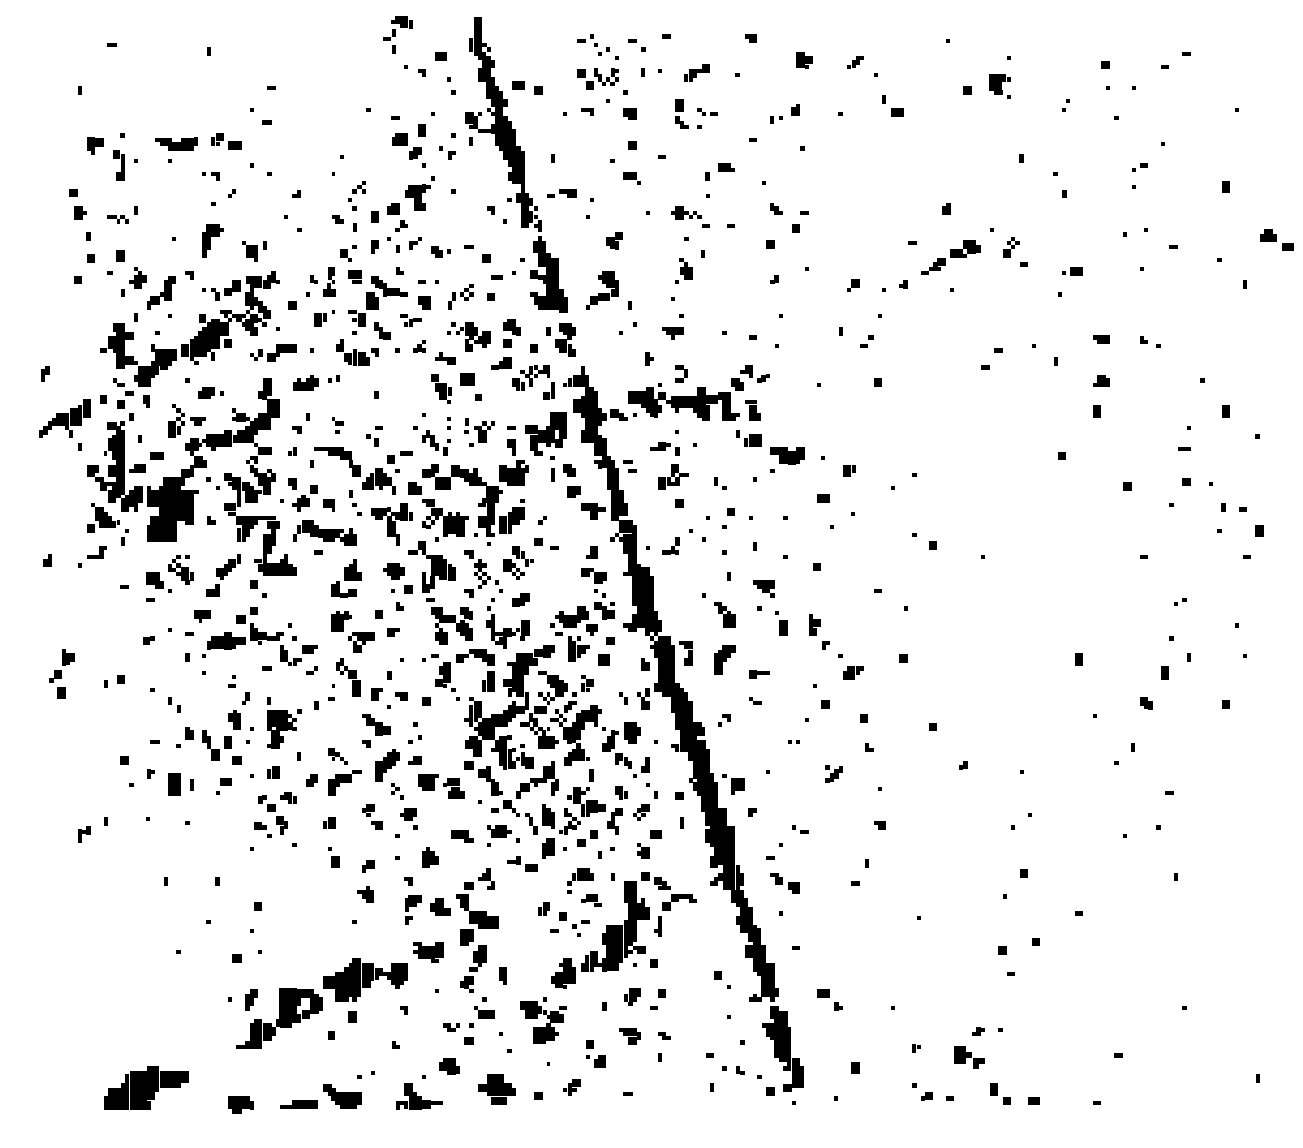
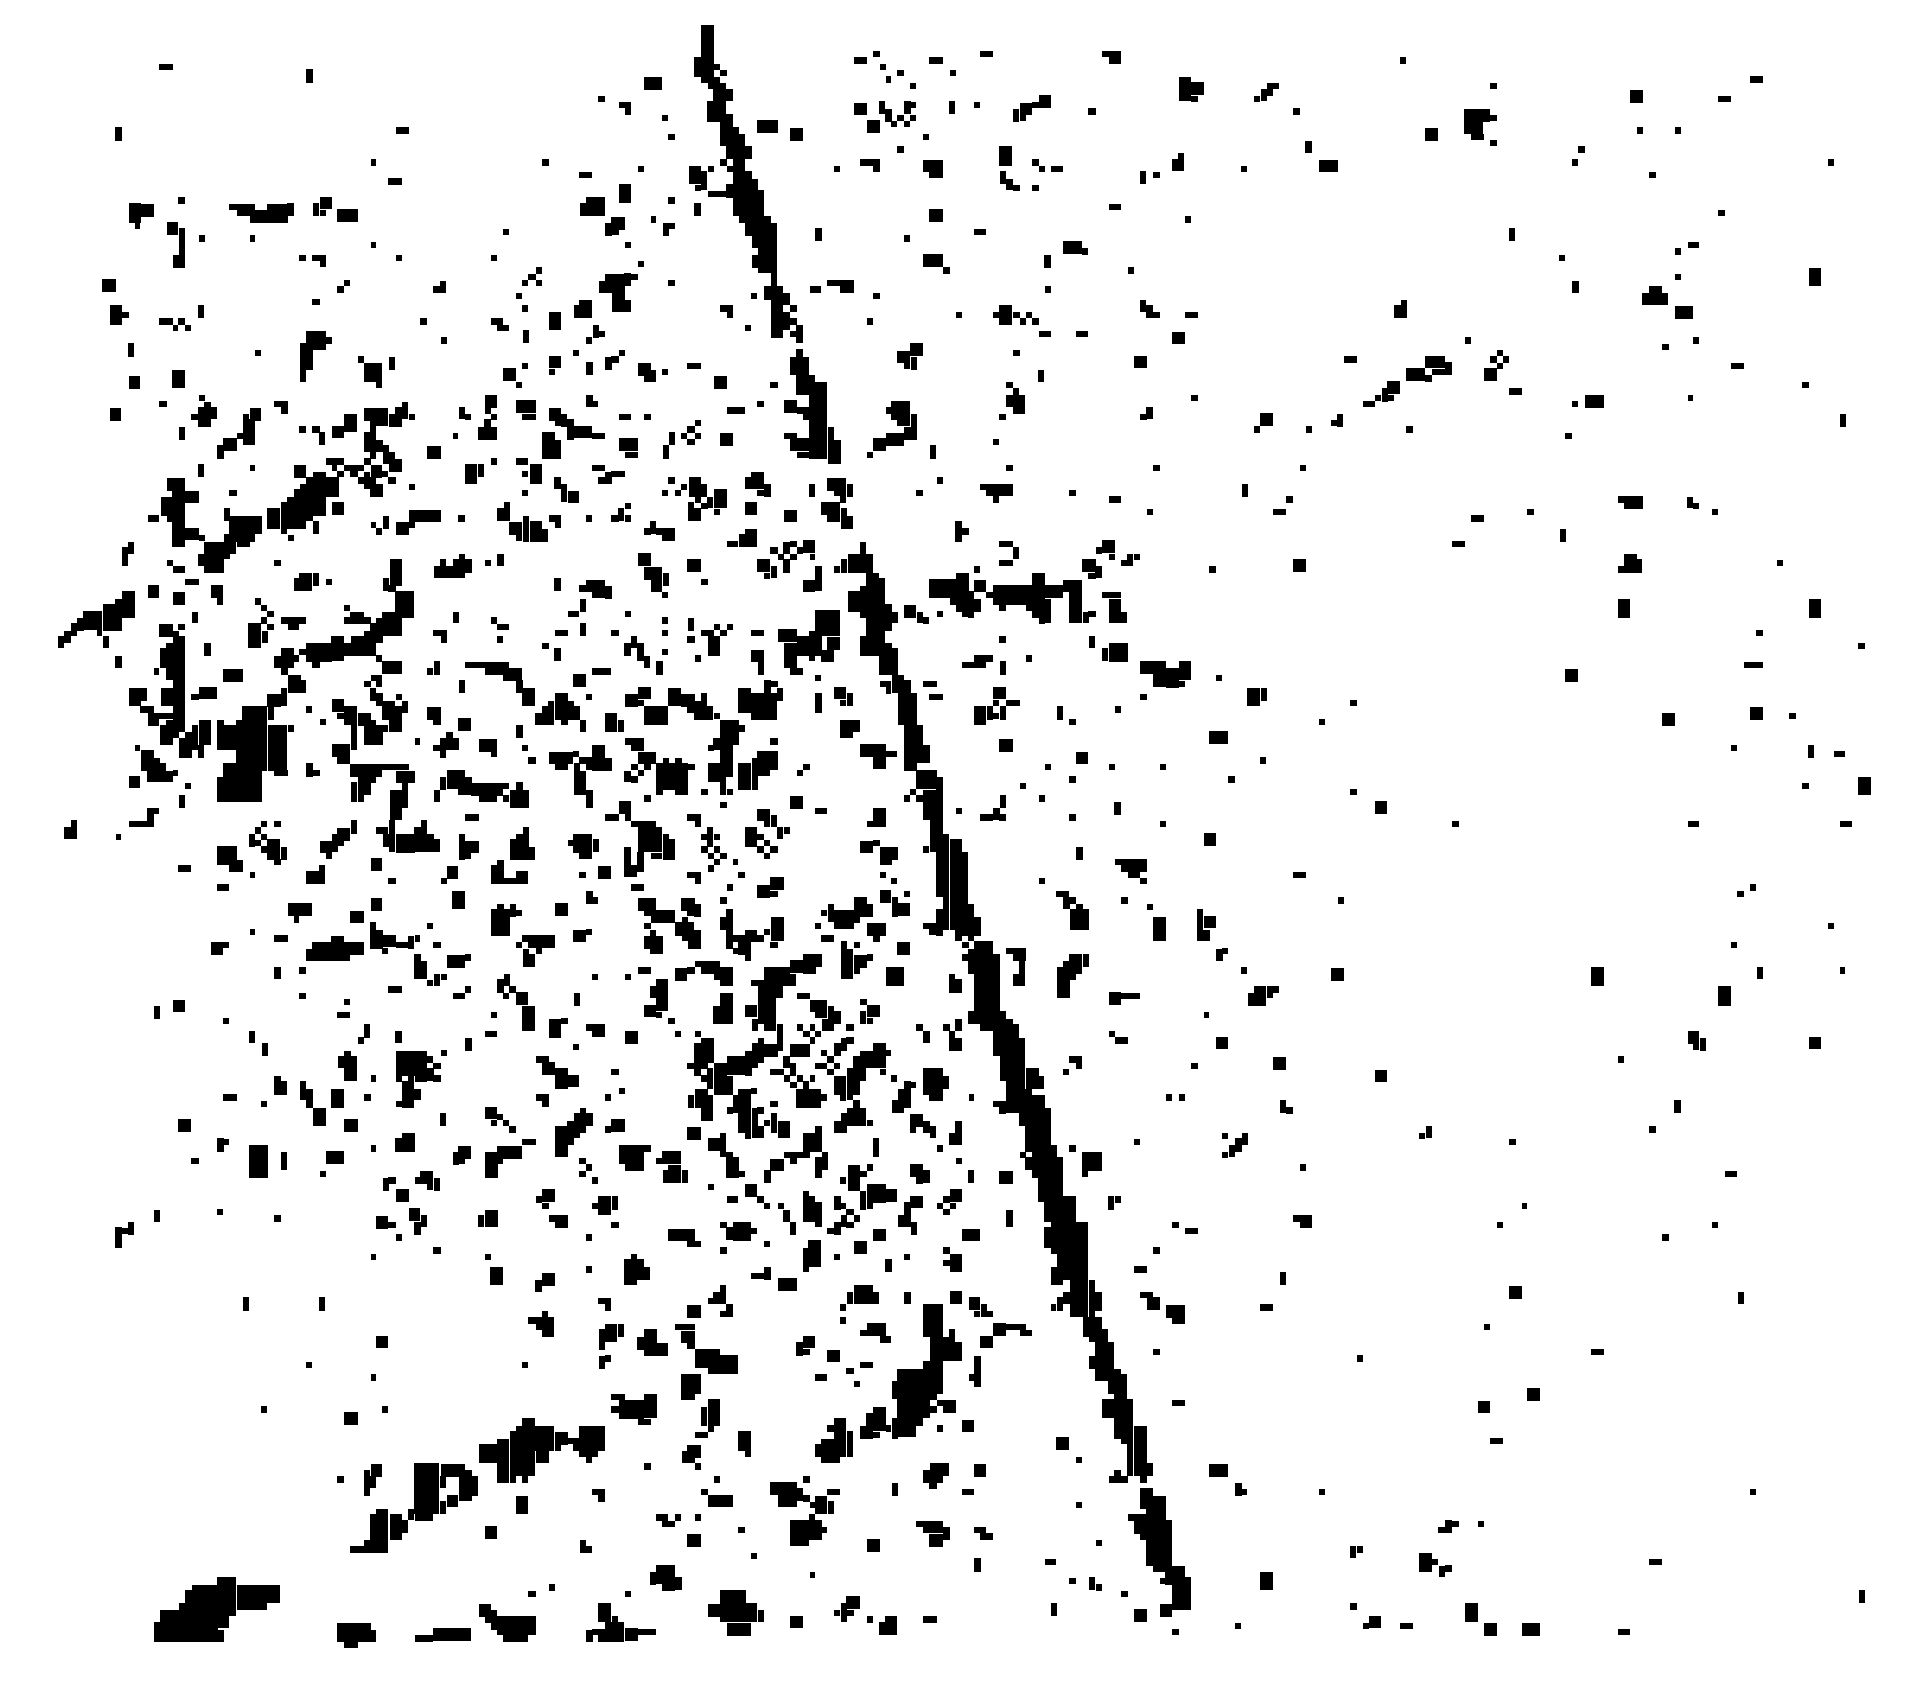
part: (397, 34) -> (588, 607), moved
part: (1276, 239) -> (1667, 301), moved
part: (45, 373) -> (128, 552), moved
part: (470, 386) -> (696, 572), size x0.62
part: (61, 673) -> (458, 870), moved
part: (969, 1057) -> (1435, 1565), size x0.71
part: (595, 1061) -> (881, 1625), moved

